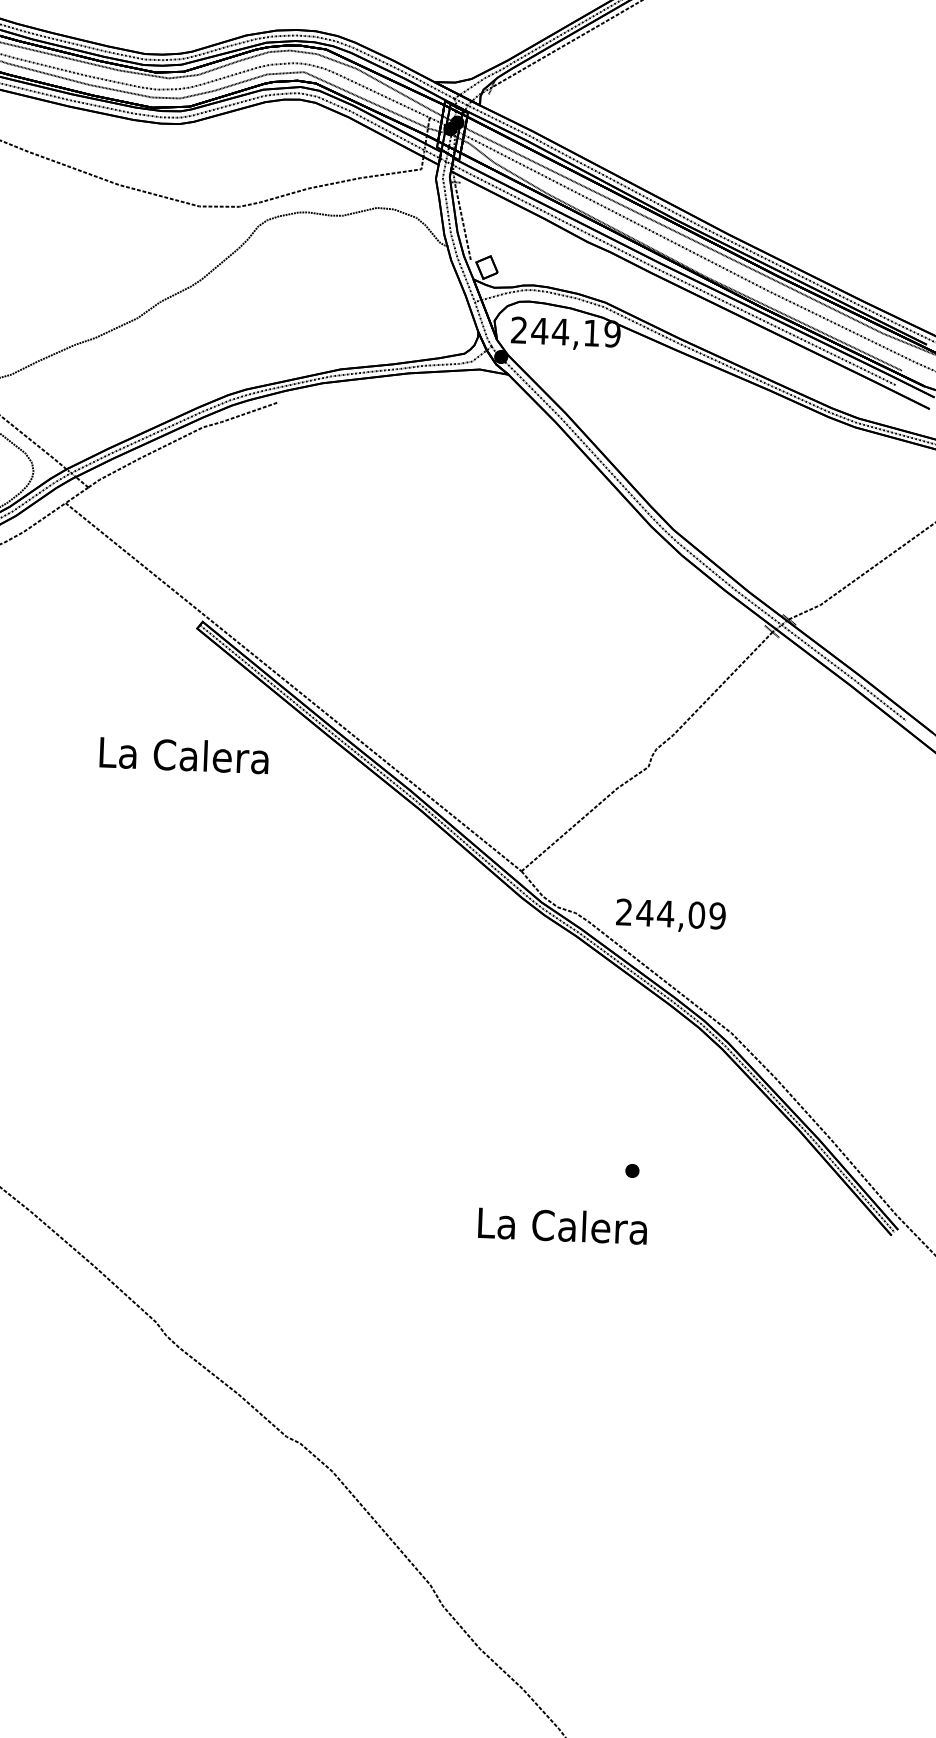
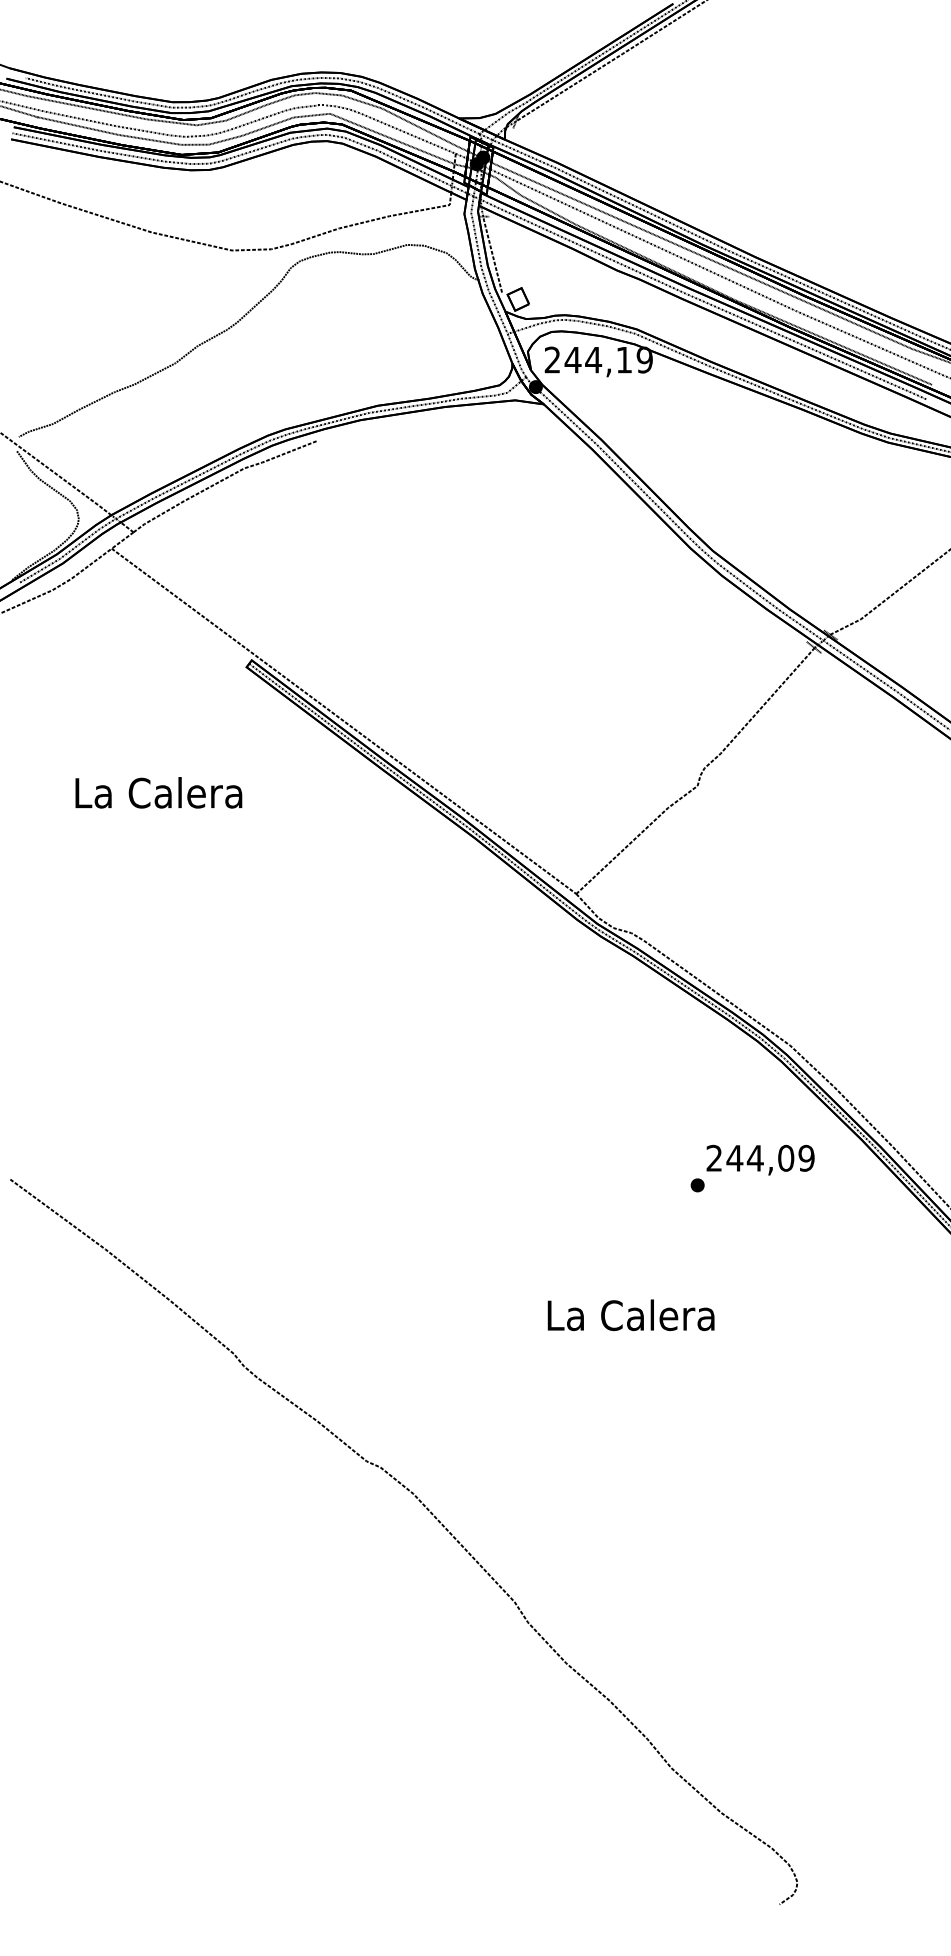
text: (183, 754) -> (158, 792), moved
text: (670, 915) -> (760, 1159), moved
text: (562, 1226) -> (630, 1315), moved

